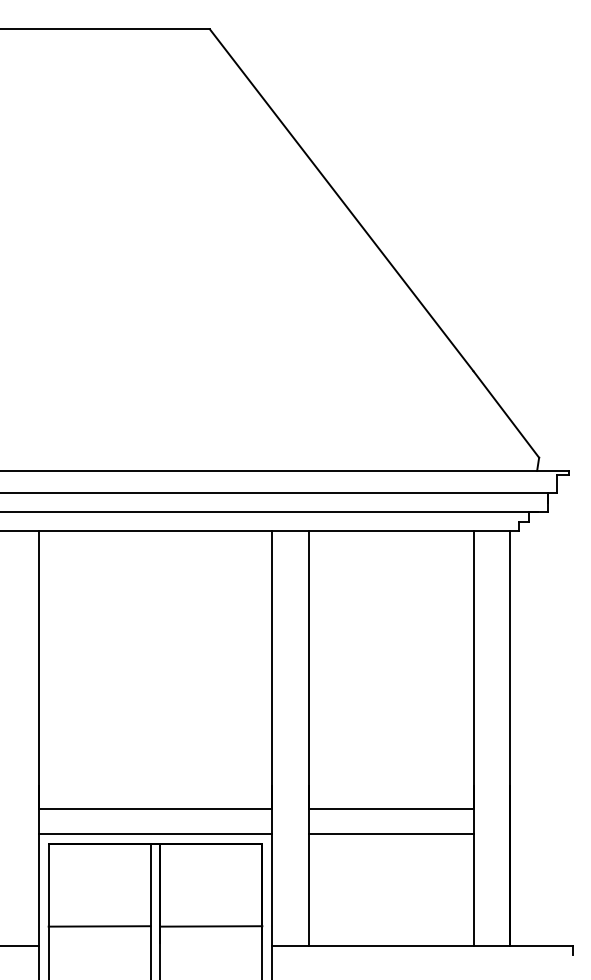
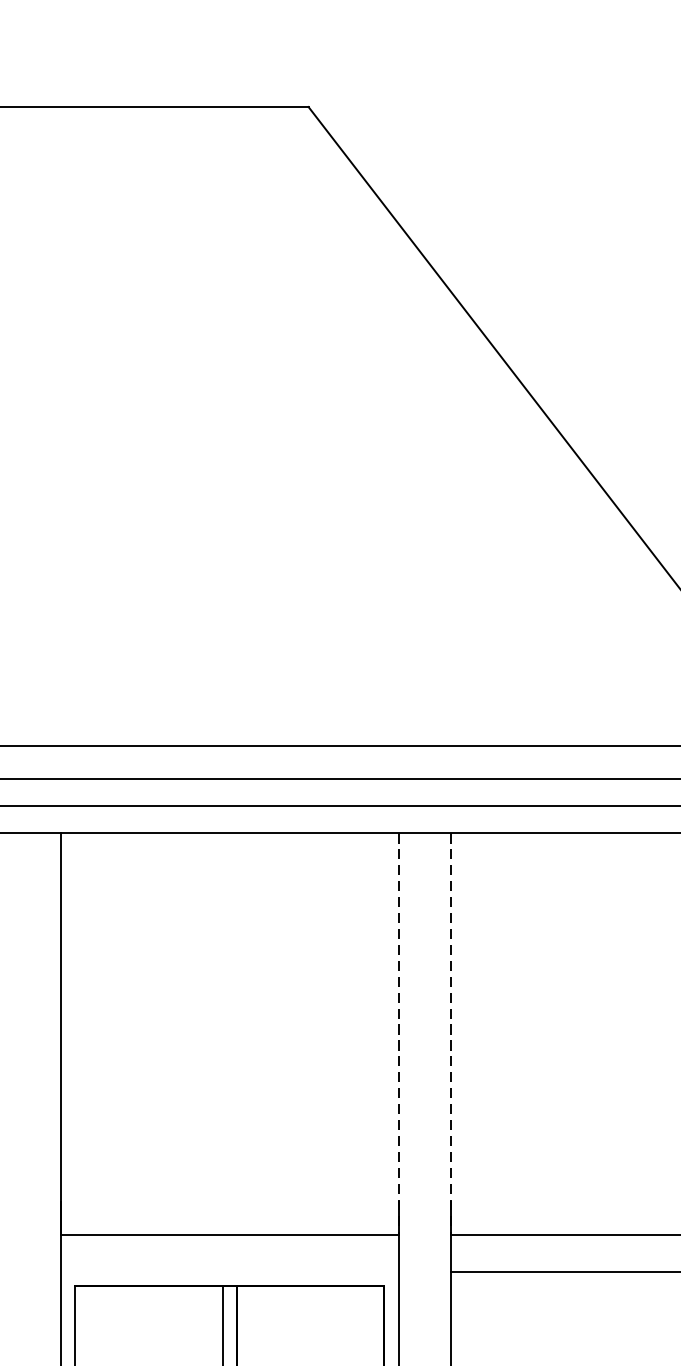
line: (272, 669) -> (399, 1033), solid -> dashed
line: (308, 669) -> (451, 1033), solid -> dashed
line: (155, 834) -> (229, 1272), removed

